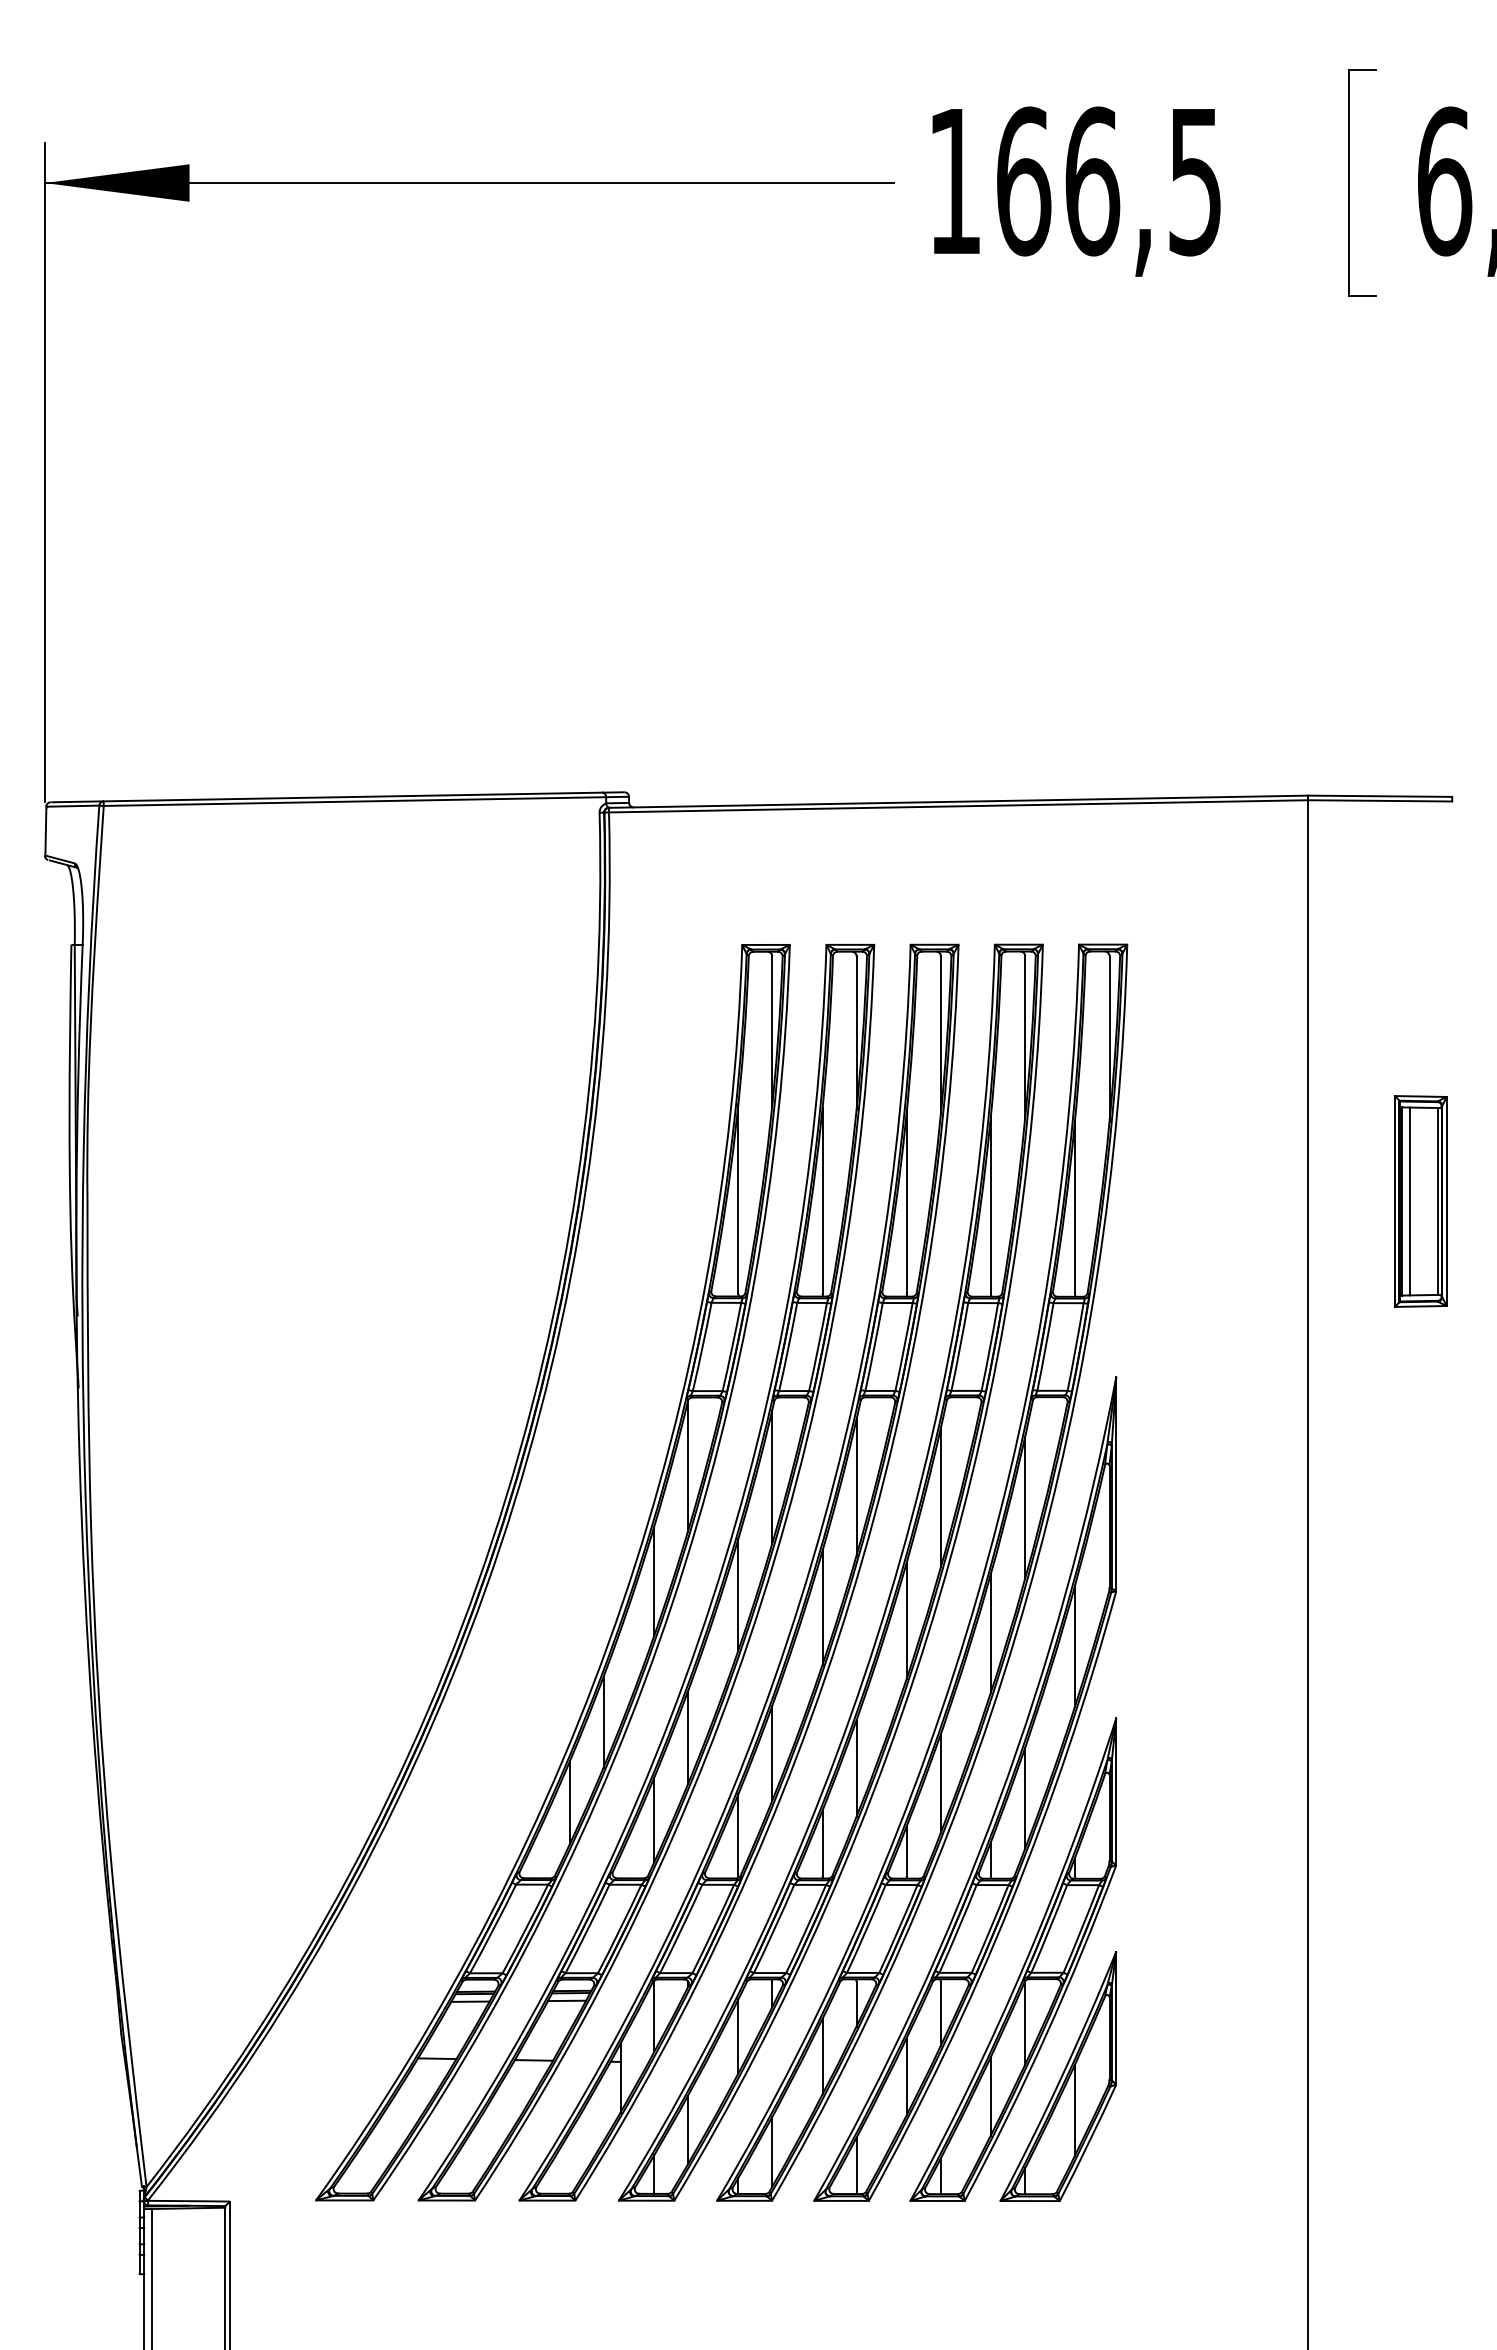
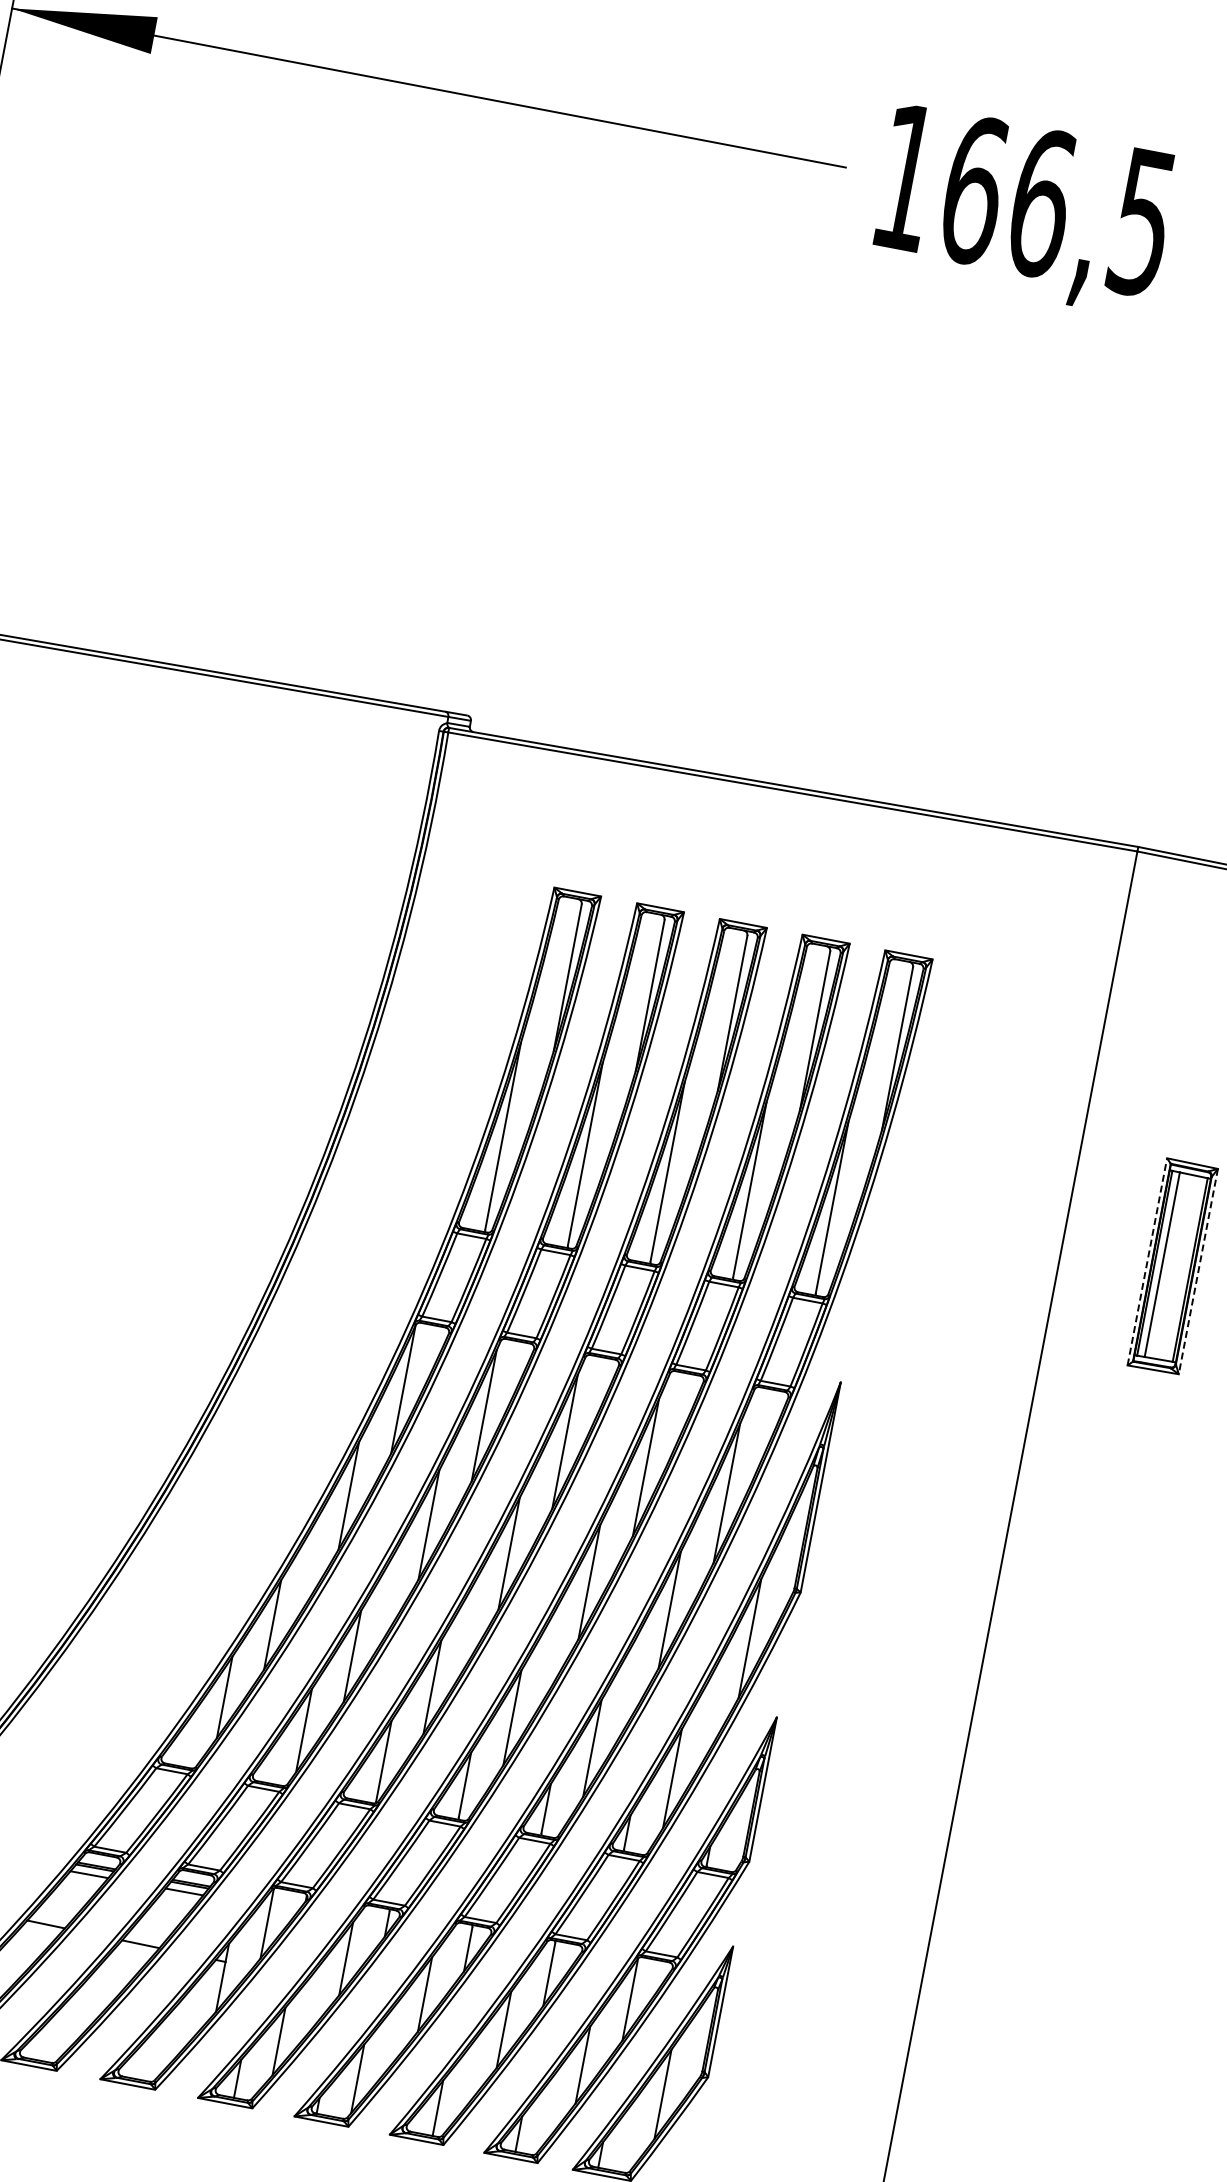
line: (1394, 1200) -> (1147, 1260), solid -> dashed
line: (1446, 1201) -> (1198, 1271), solid -> dashed

